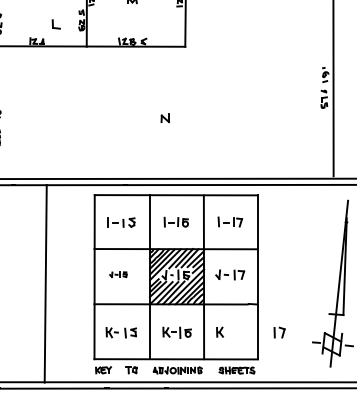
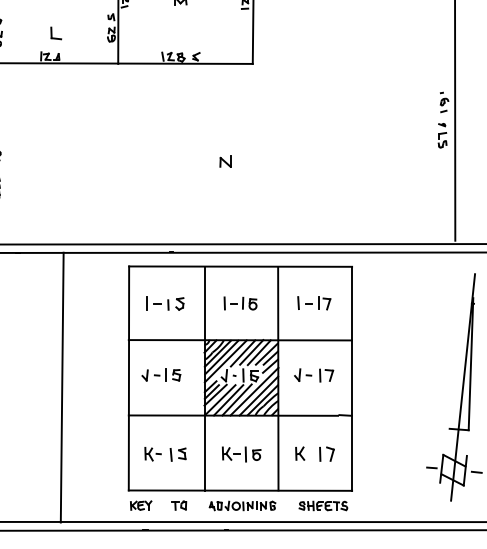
part: (55, 24) -> (55, 33), moved
part: (118, 274) -> (161, 374), size x1.67
part: (279, 332) -> (326, 454), moved

